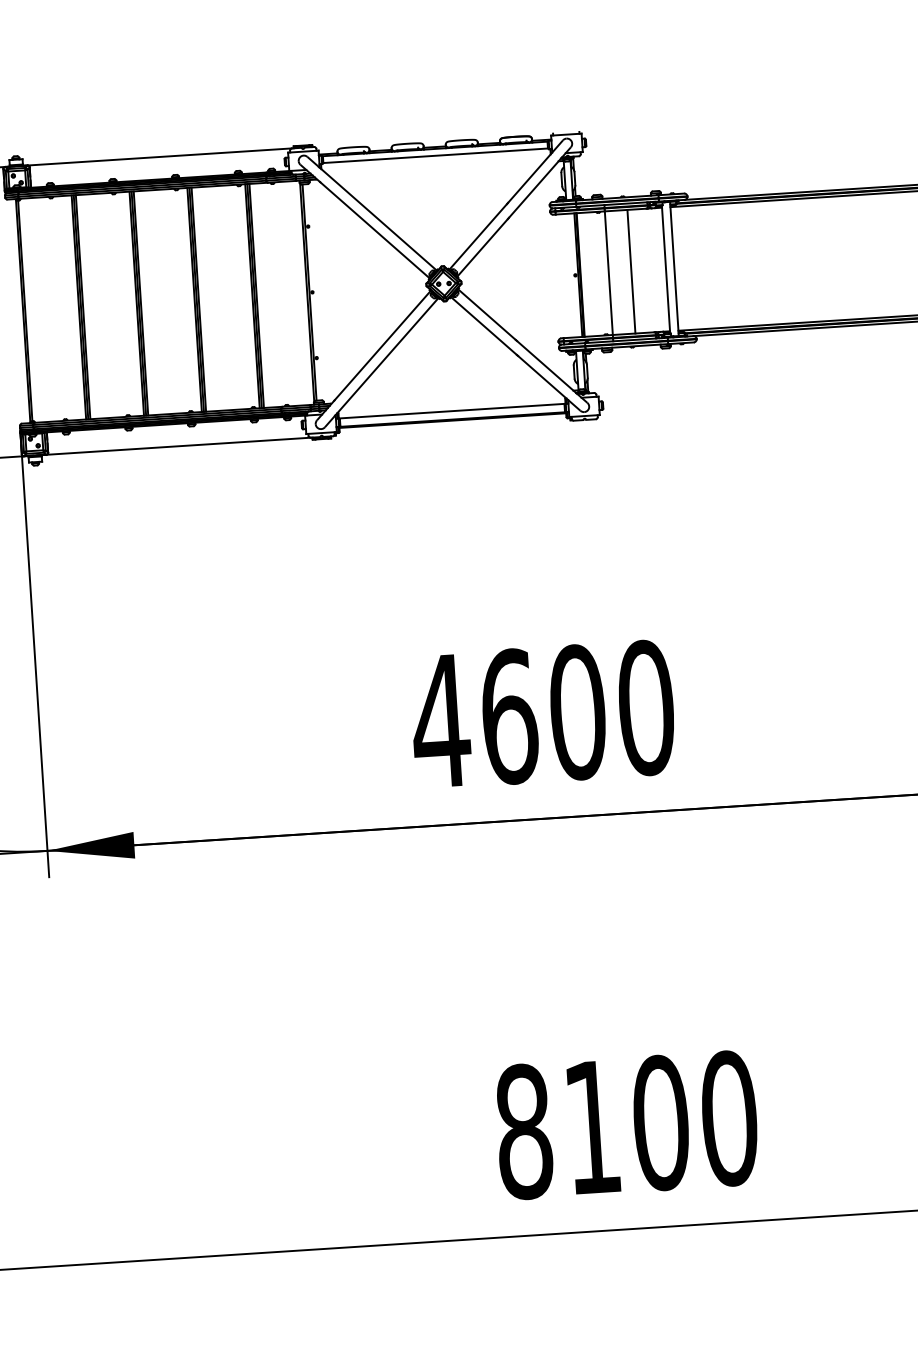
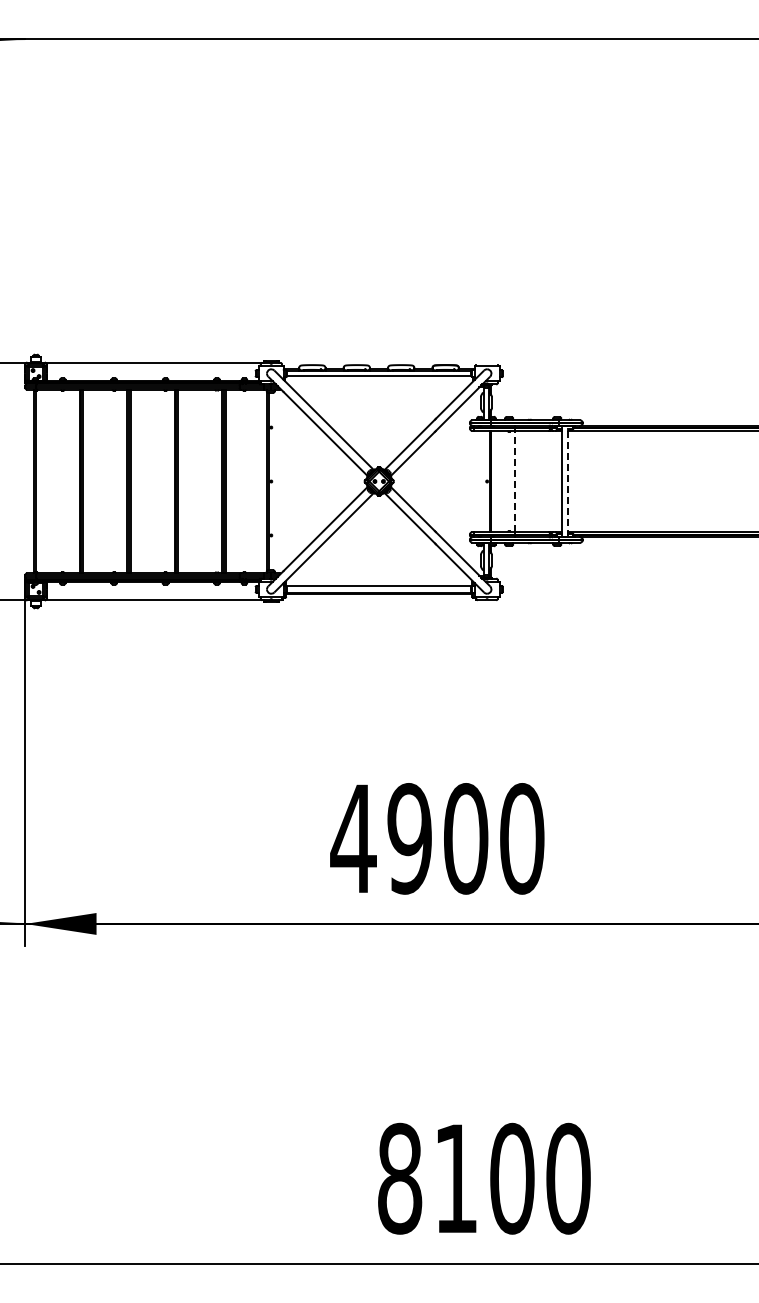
line: (674, 268) -> (568, 481), solid -> dashed
line: (631, 271) -> (533, 481), removed
line: (608, 273) -> (514, 481), solid -> dashed
text: (508, 716) -> (409, 838), 4600 -> 4900

